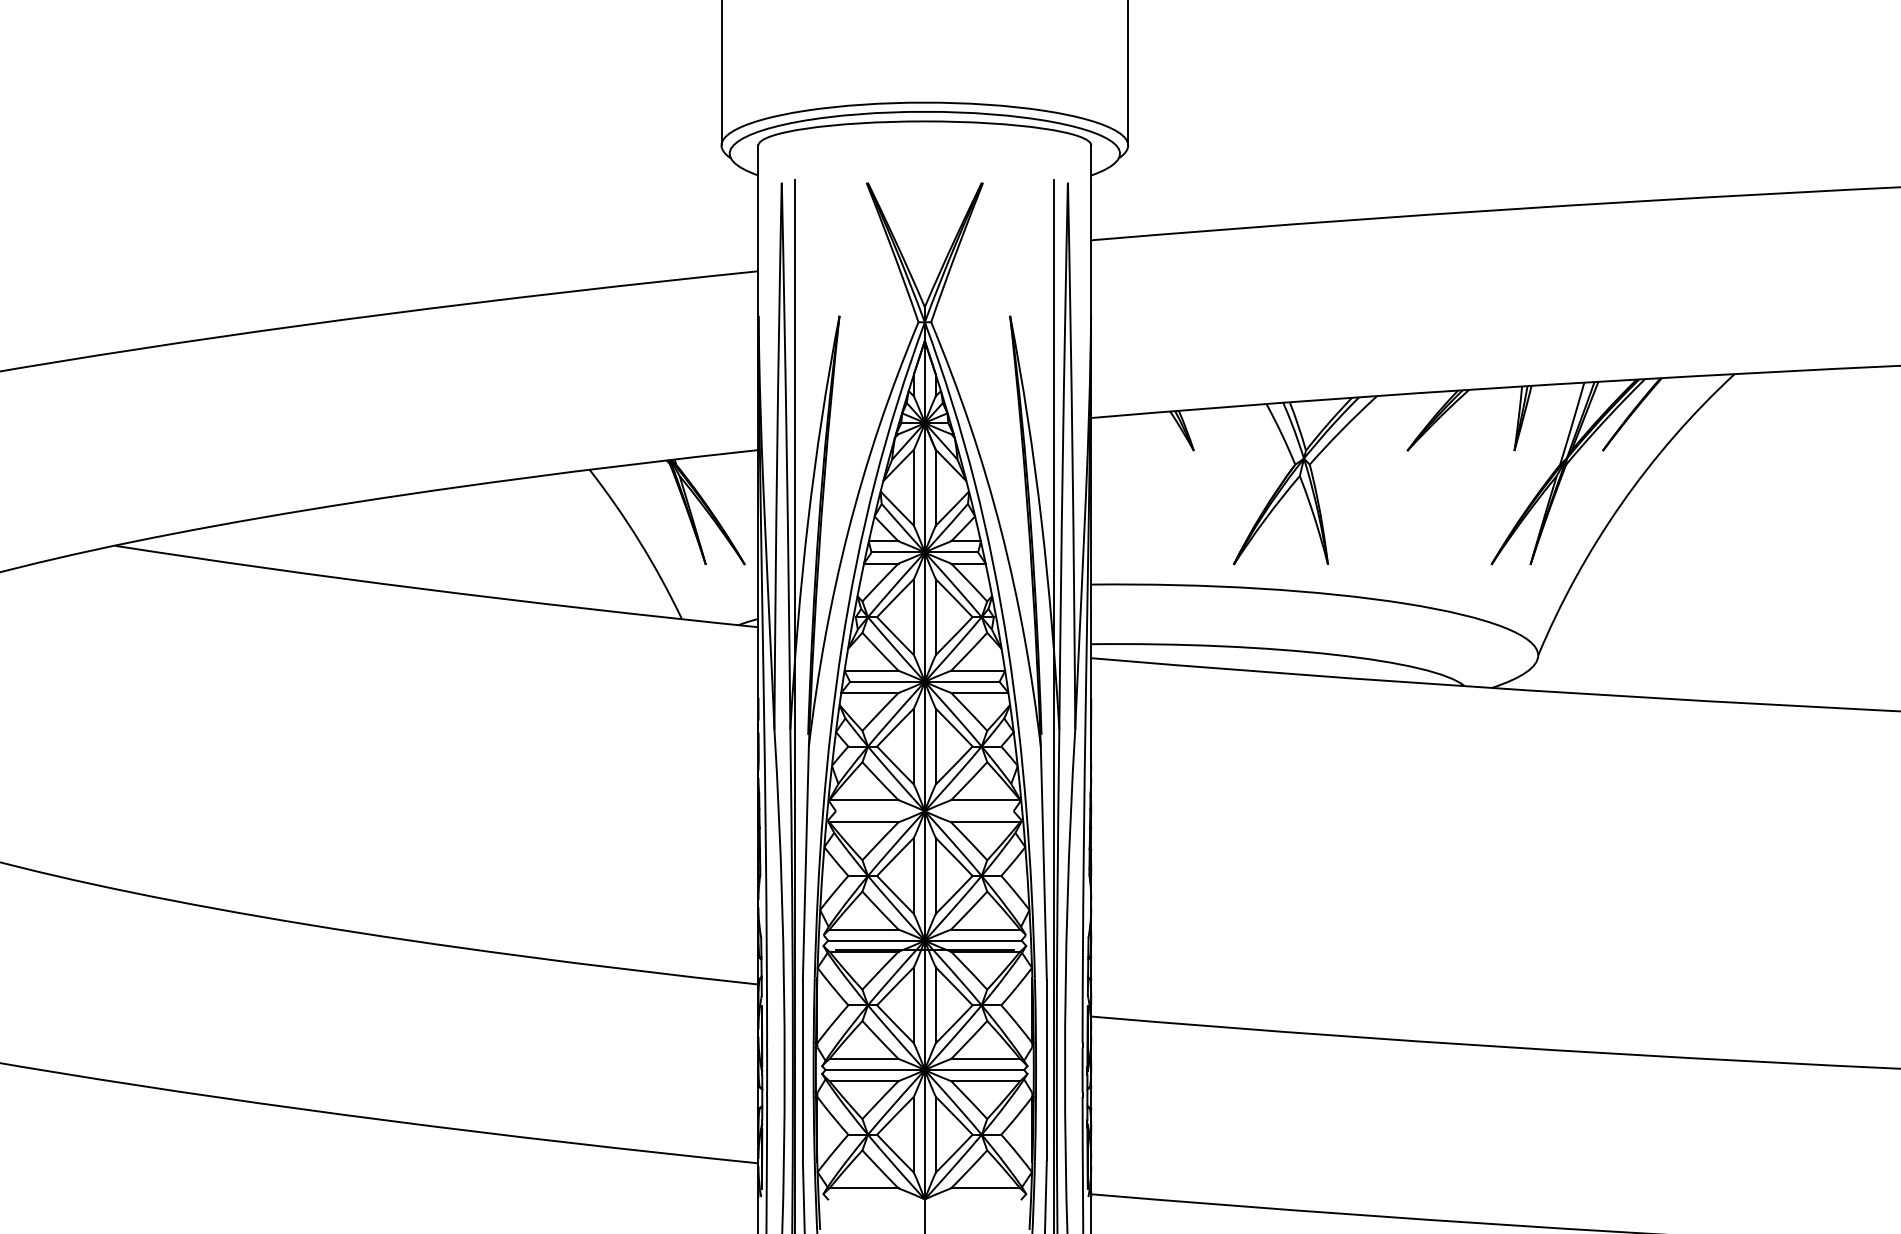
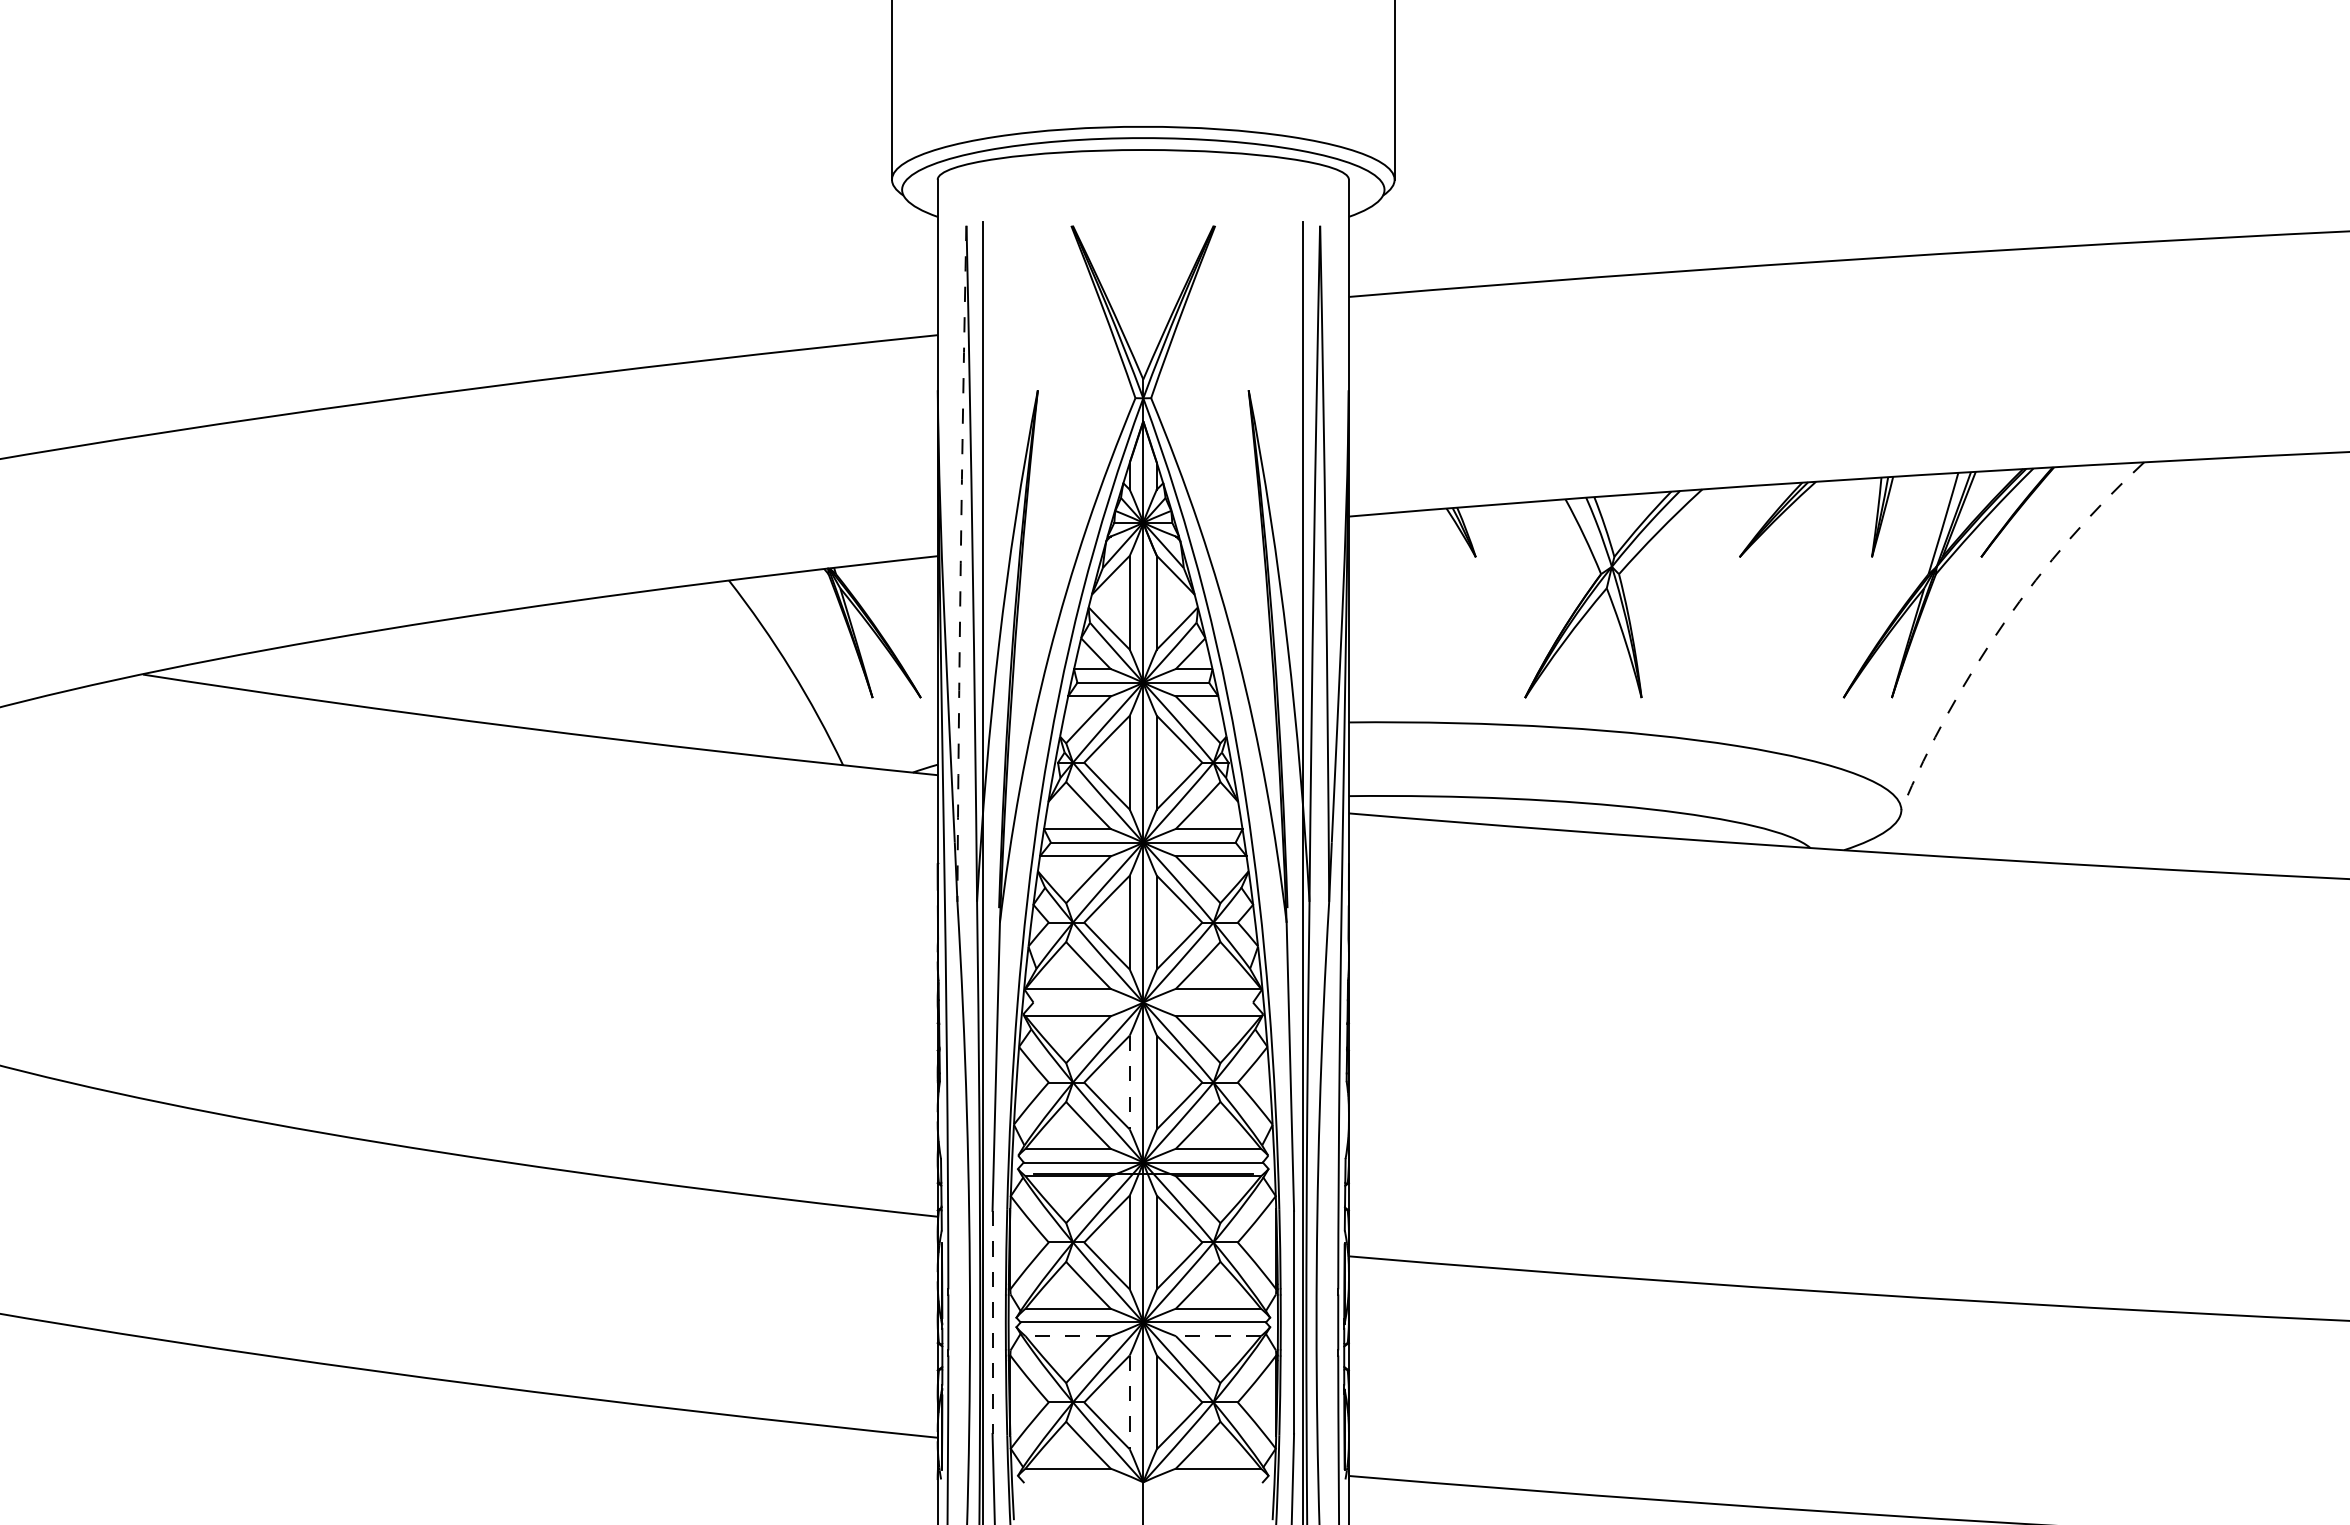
arc: (776, 455) -> (960, 563), solid -> dashed
arc: (1621, 504) -> (2004, 623), solid -> dashed
line: (913, 875) -> (1129, 1082), solid -> dashed
line: (802, 1070) -> (992, 1322), solid -> dashed
line: (864, 1081) -> (1068, 1336), solid -> dashed
line: (985, 1081) -> (1218, 1336), solid -> dashed
line: (913, 1134) -> (1129, 1402), solid -> dashed

